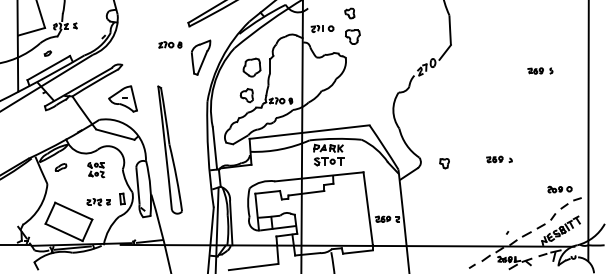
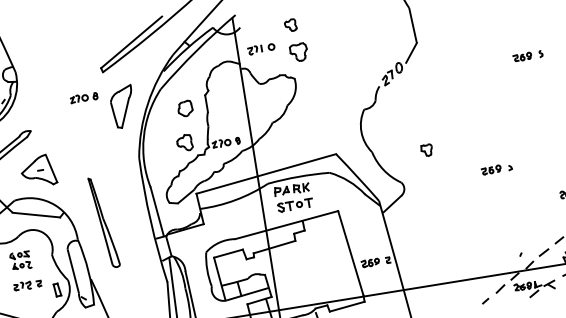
part: (251, 67) -> (184, 108), size x0.7
part: (169, 149) -> (103, 222), size x0.6
part: (444, 163) -> (426, 150), moved
part: (98, 202) -> (27, 285), moved

